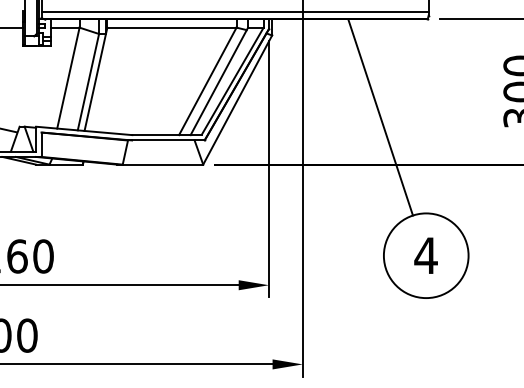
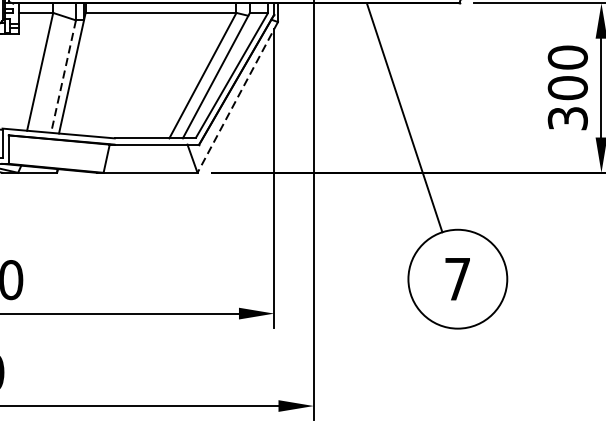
line: (88, 82) -> (63, 76), solid -> dashed
line: (237, 100) -> (237, 97), solid -> dashed
text: (425, 255) -> (457, 278), 4 -> 7

